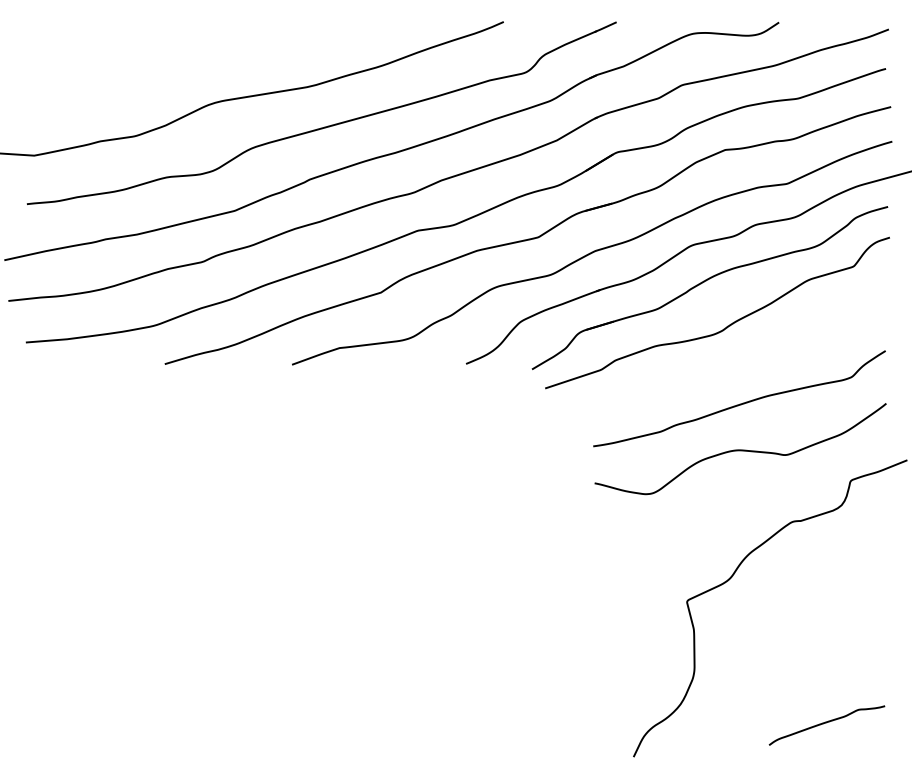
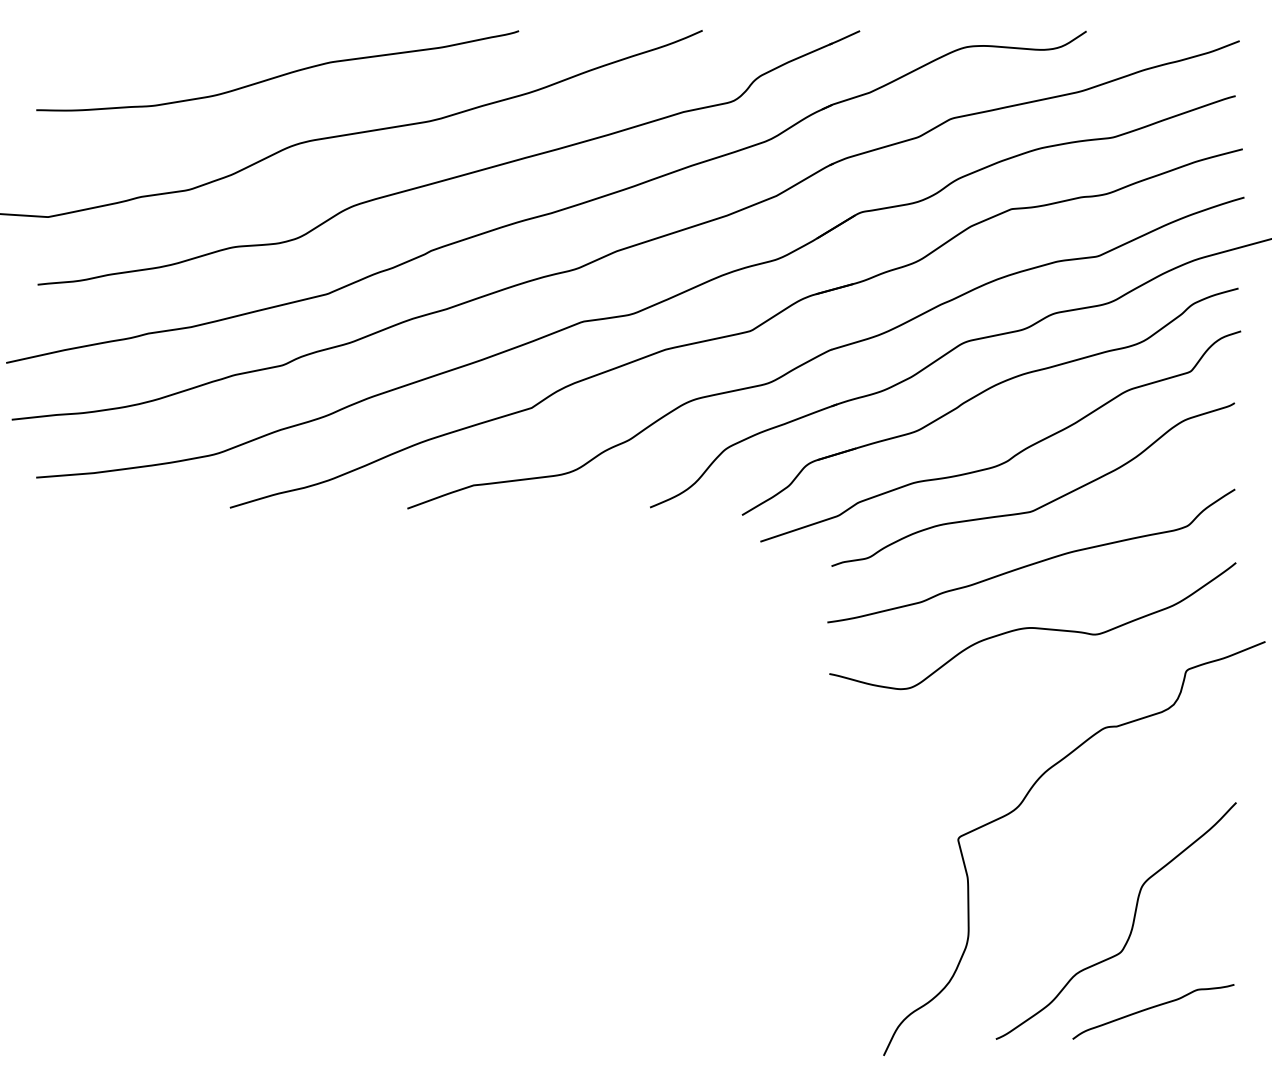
curve: (198, 54) -> (277, 75), added
curve: (748, 361) -> (1043, 504), added
curve: (812, 660) -> (1132, 921), added

